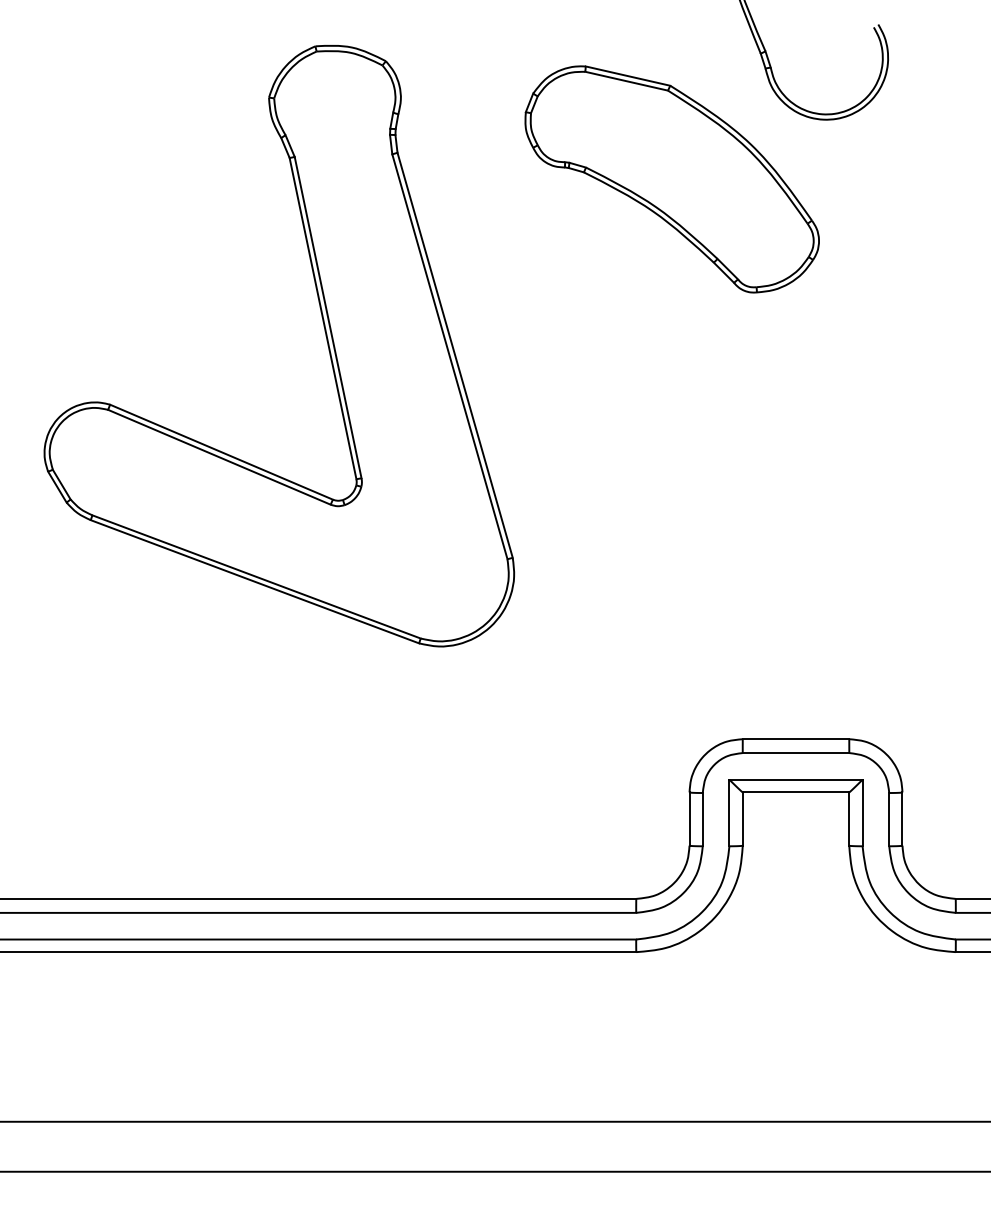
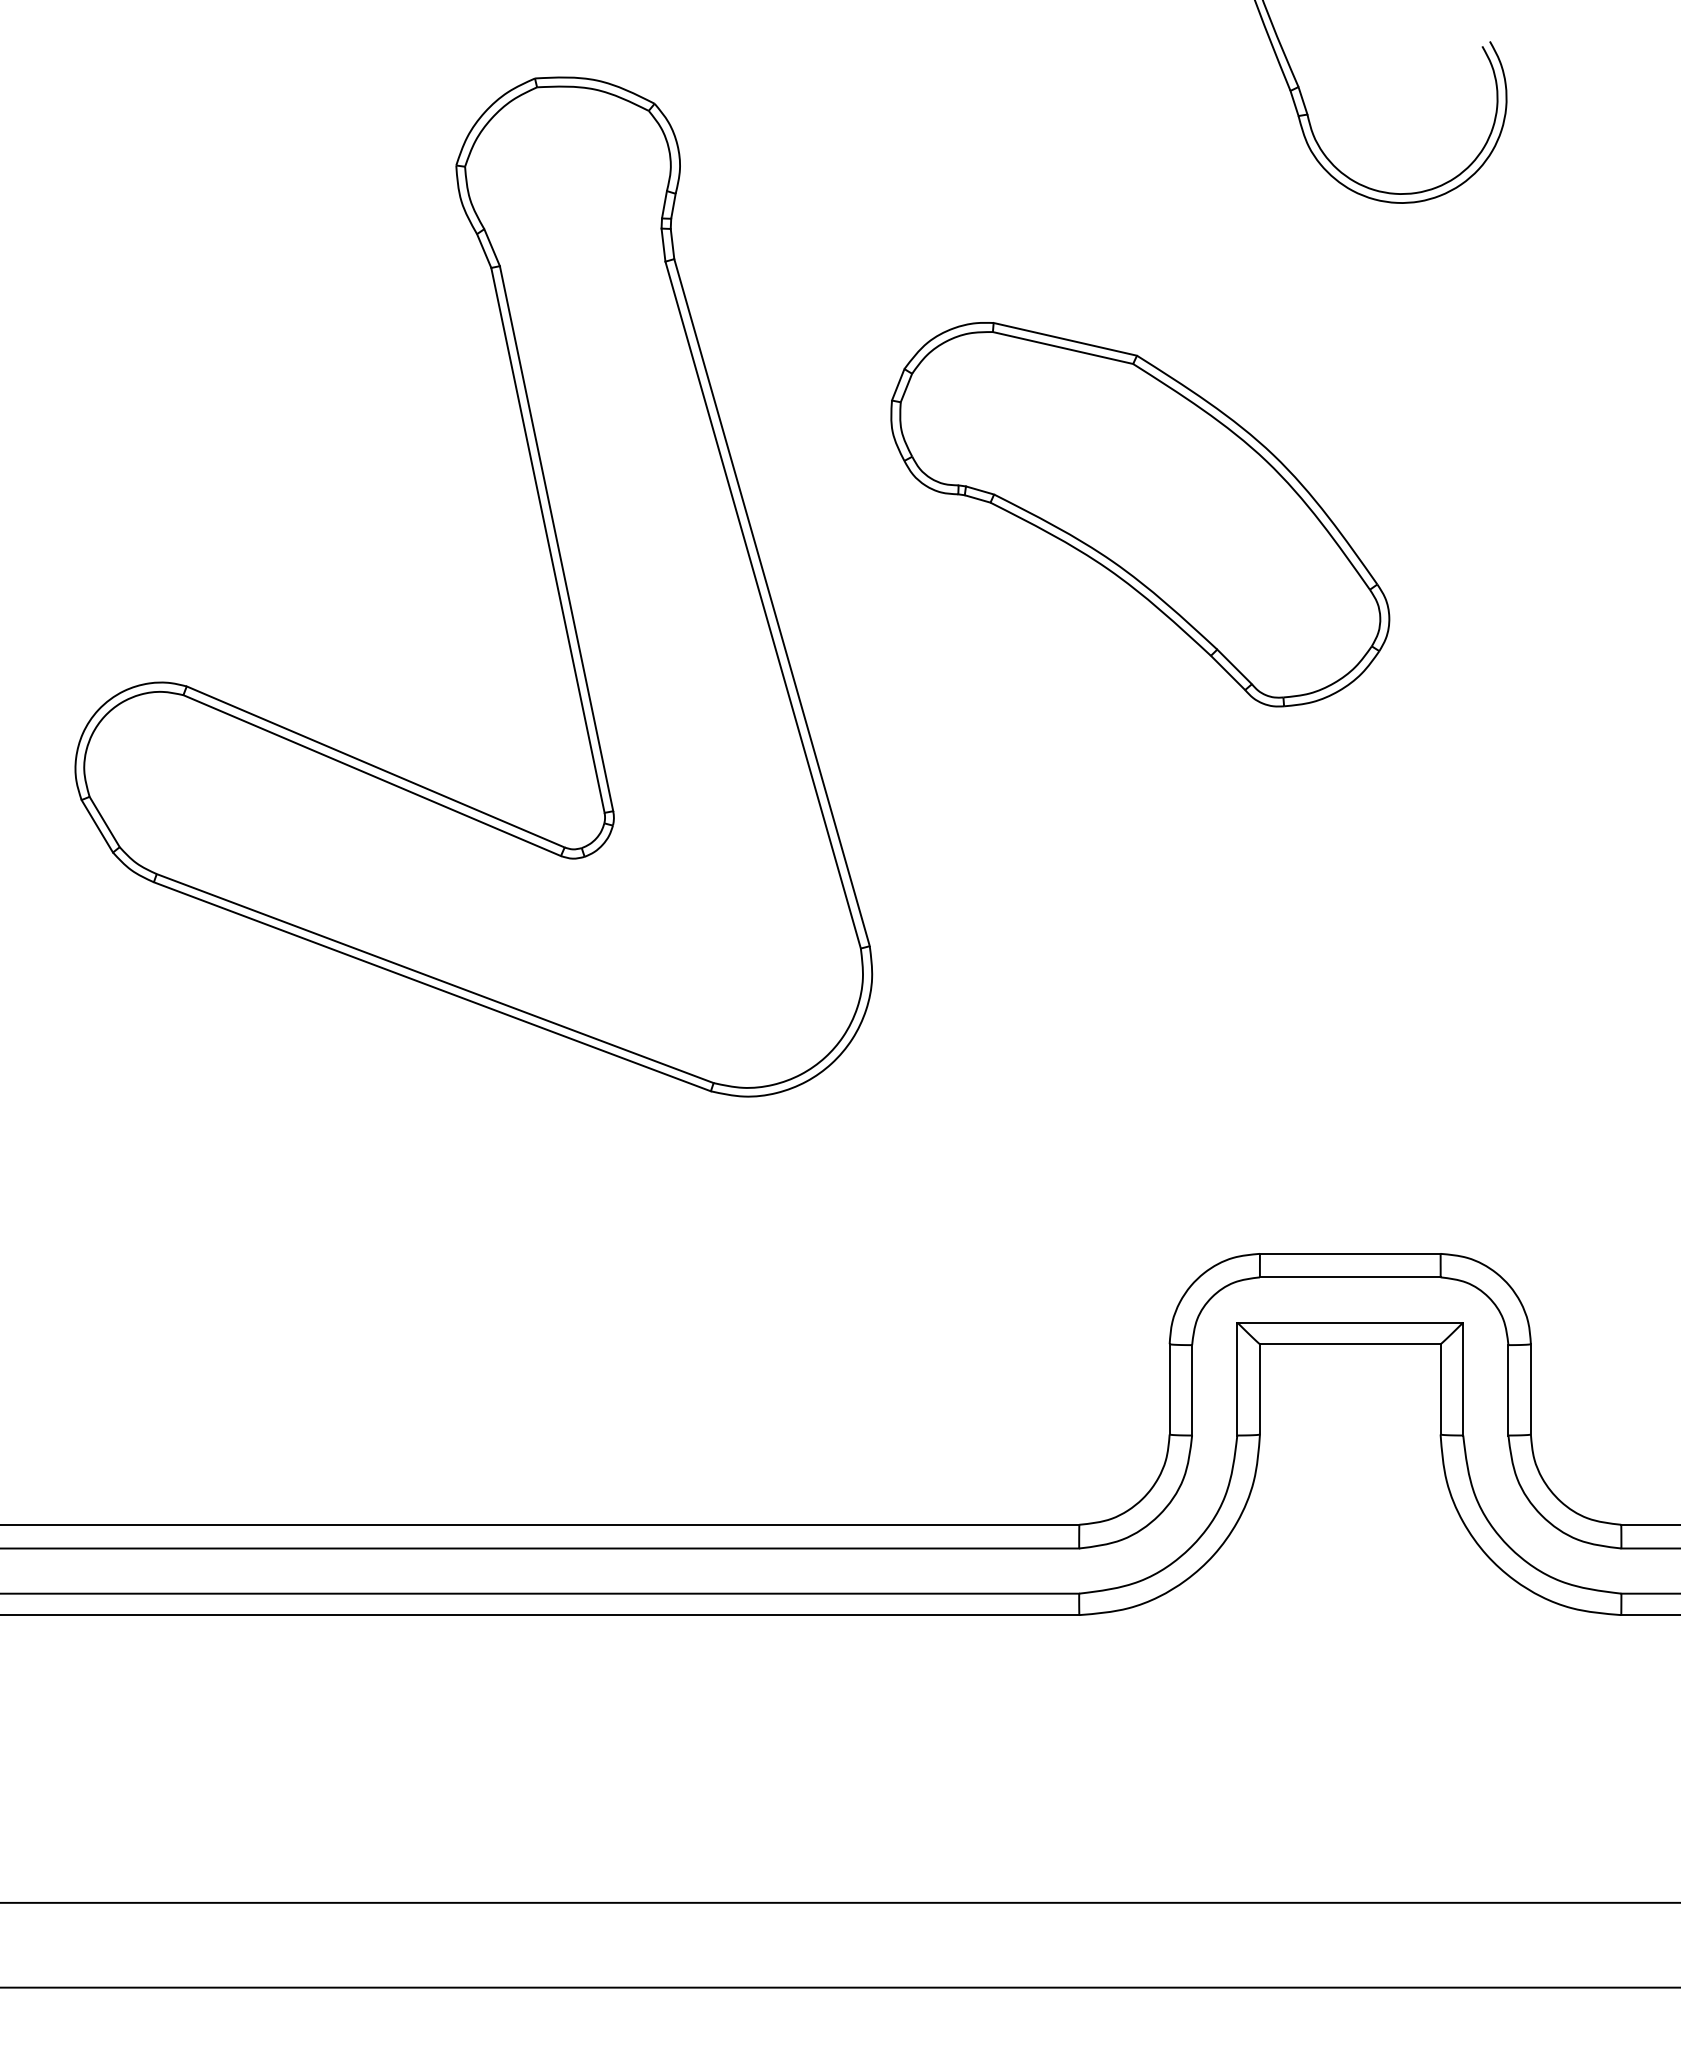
part: (671, 179) -> (1139, 514), moved

